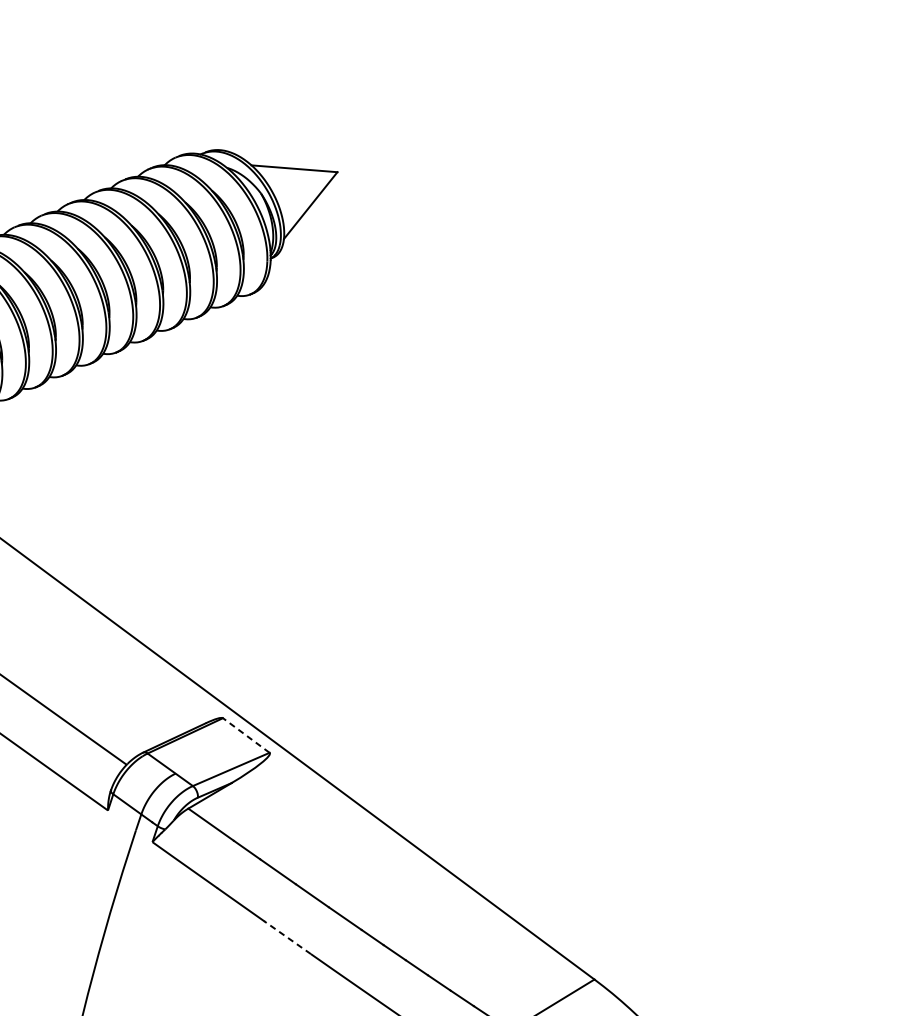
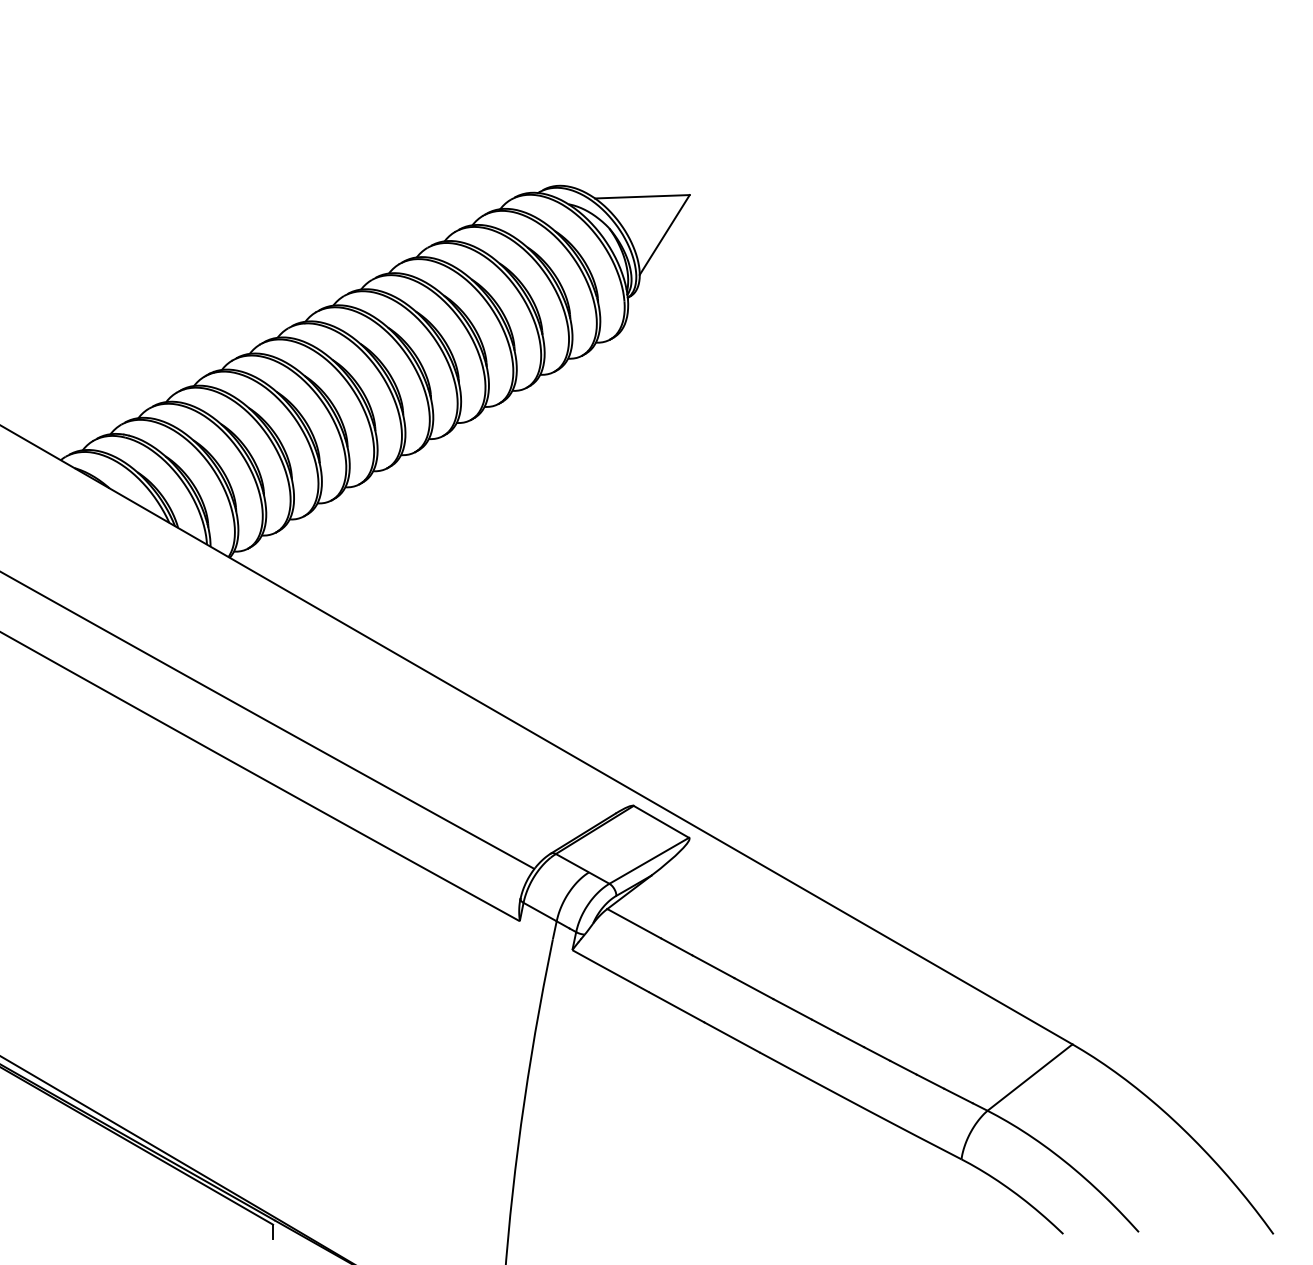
line: (246, 735) -> (661, 821), dashed -> solid
line: (287, 937) -> (731, 1037), dashed -> solid

